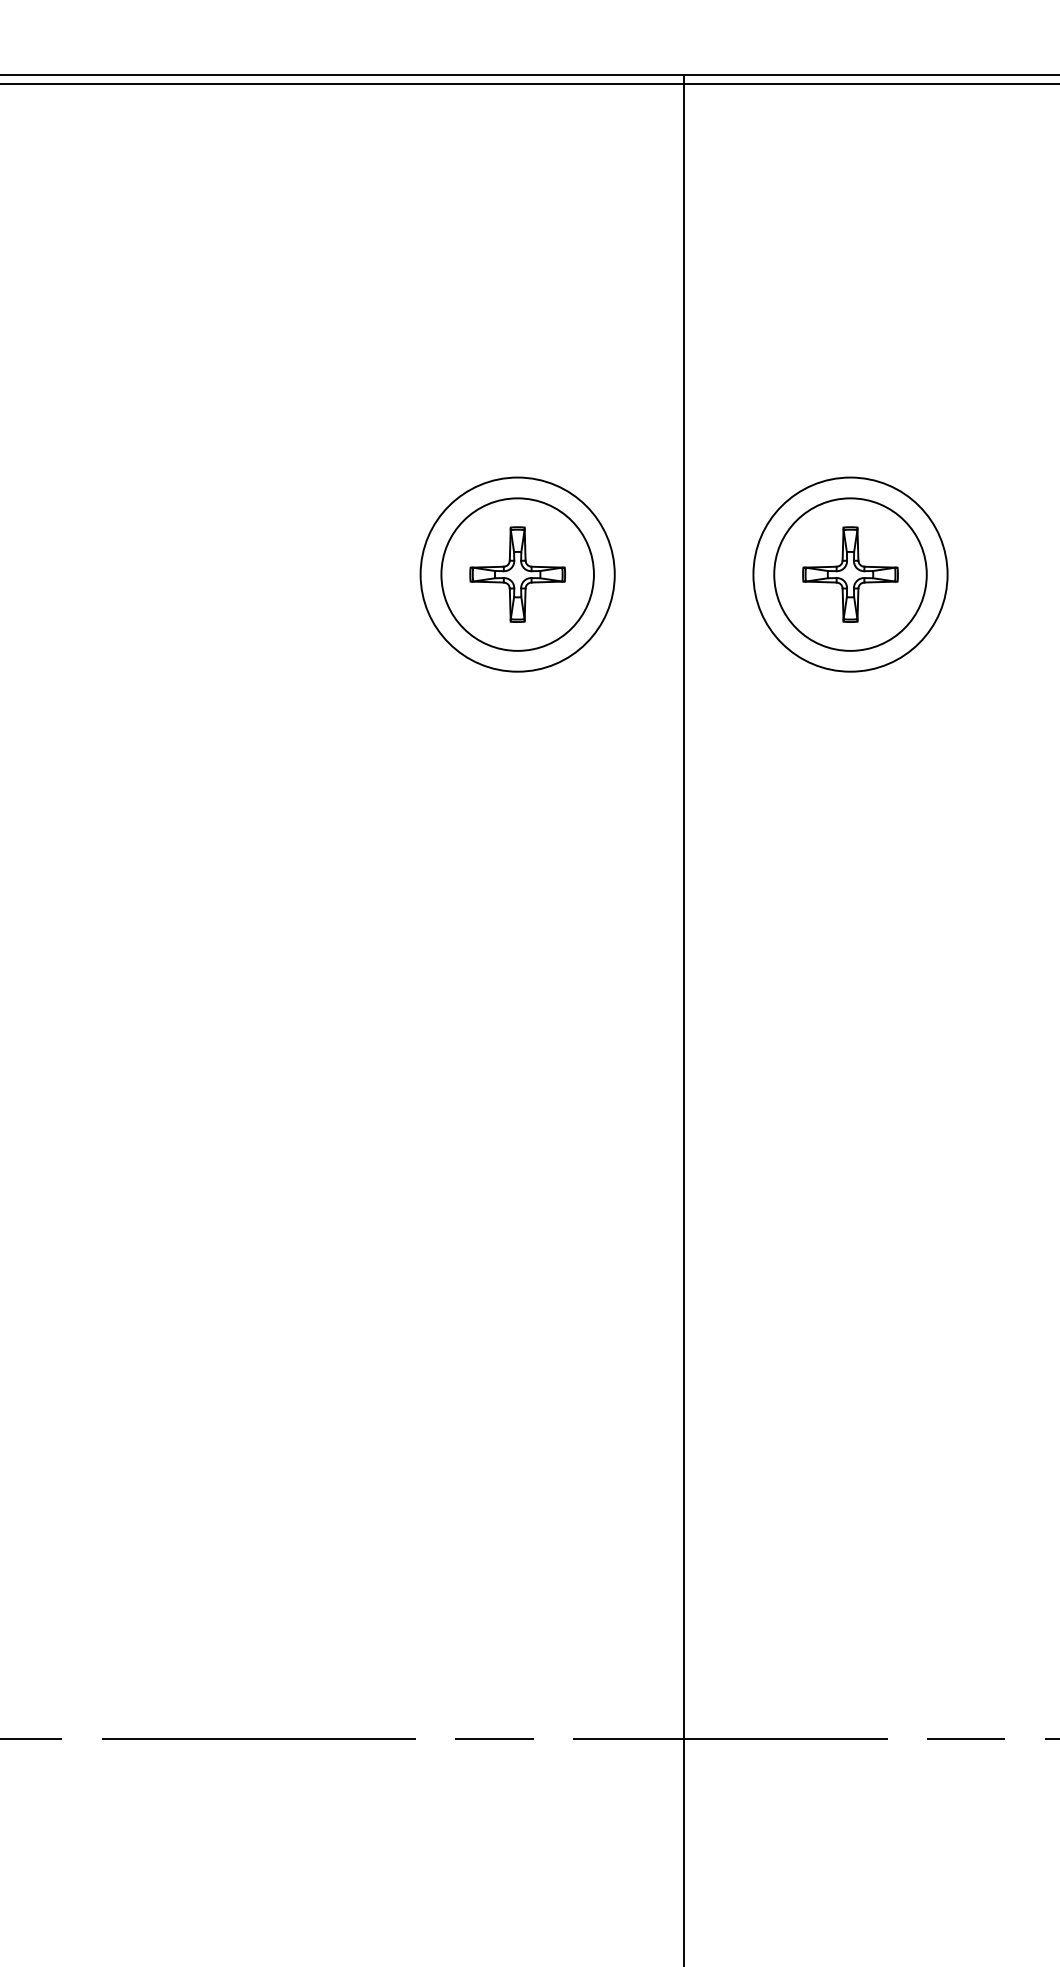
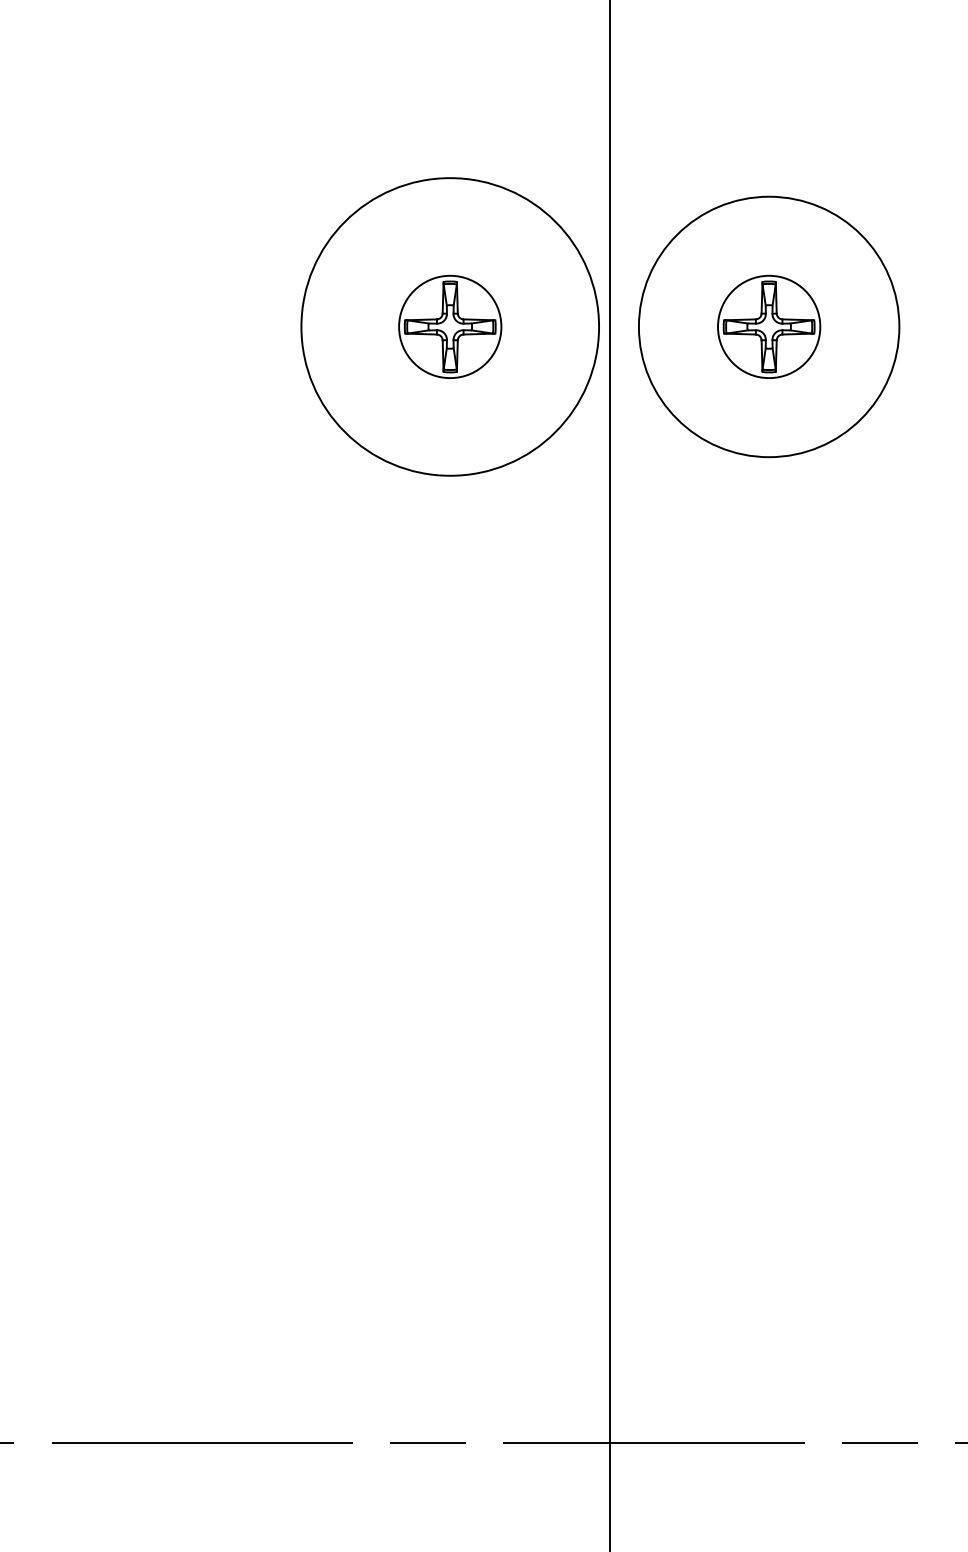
circle: (517, 574) -> (450, 326), size x0.7
circle: (517, 574) -> (450, 326), size x1.6
circle: (850, 574) -> (769, 326), size x0.7
circle: (850, 574) -> (769, 326), size x1.4

